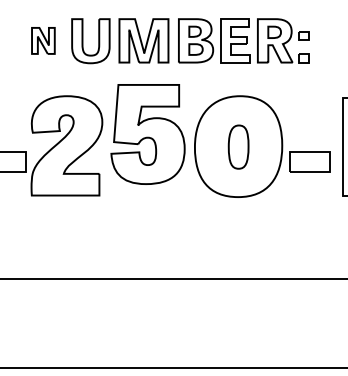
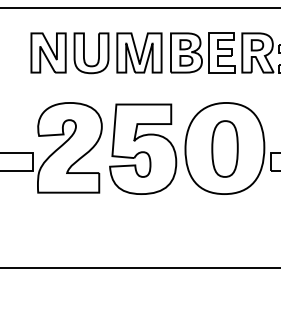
part: (43, 40) -> (48, 52), size x1.67
part: (147, 134) -> (142, 149), moved
part: (238, 146) -> (224, 148), size x1.43

